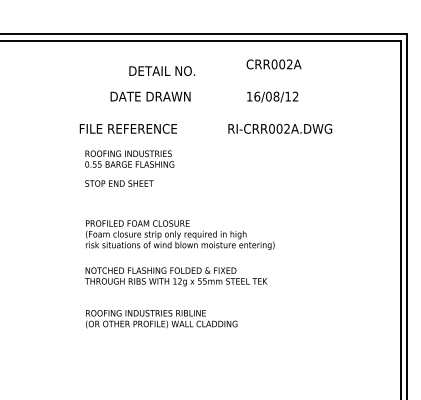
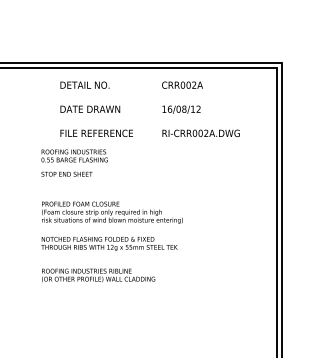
text: (161, 70) -> (84, 84), moved
text: (128, 127) -> (96, 132), moved
text: (279, 127) -> (200, 132), moved

